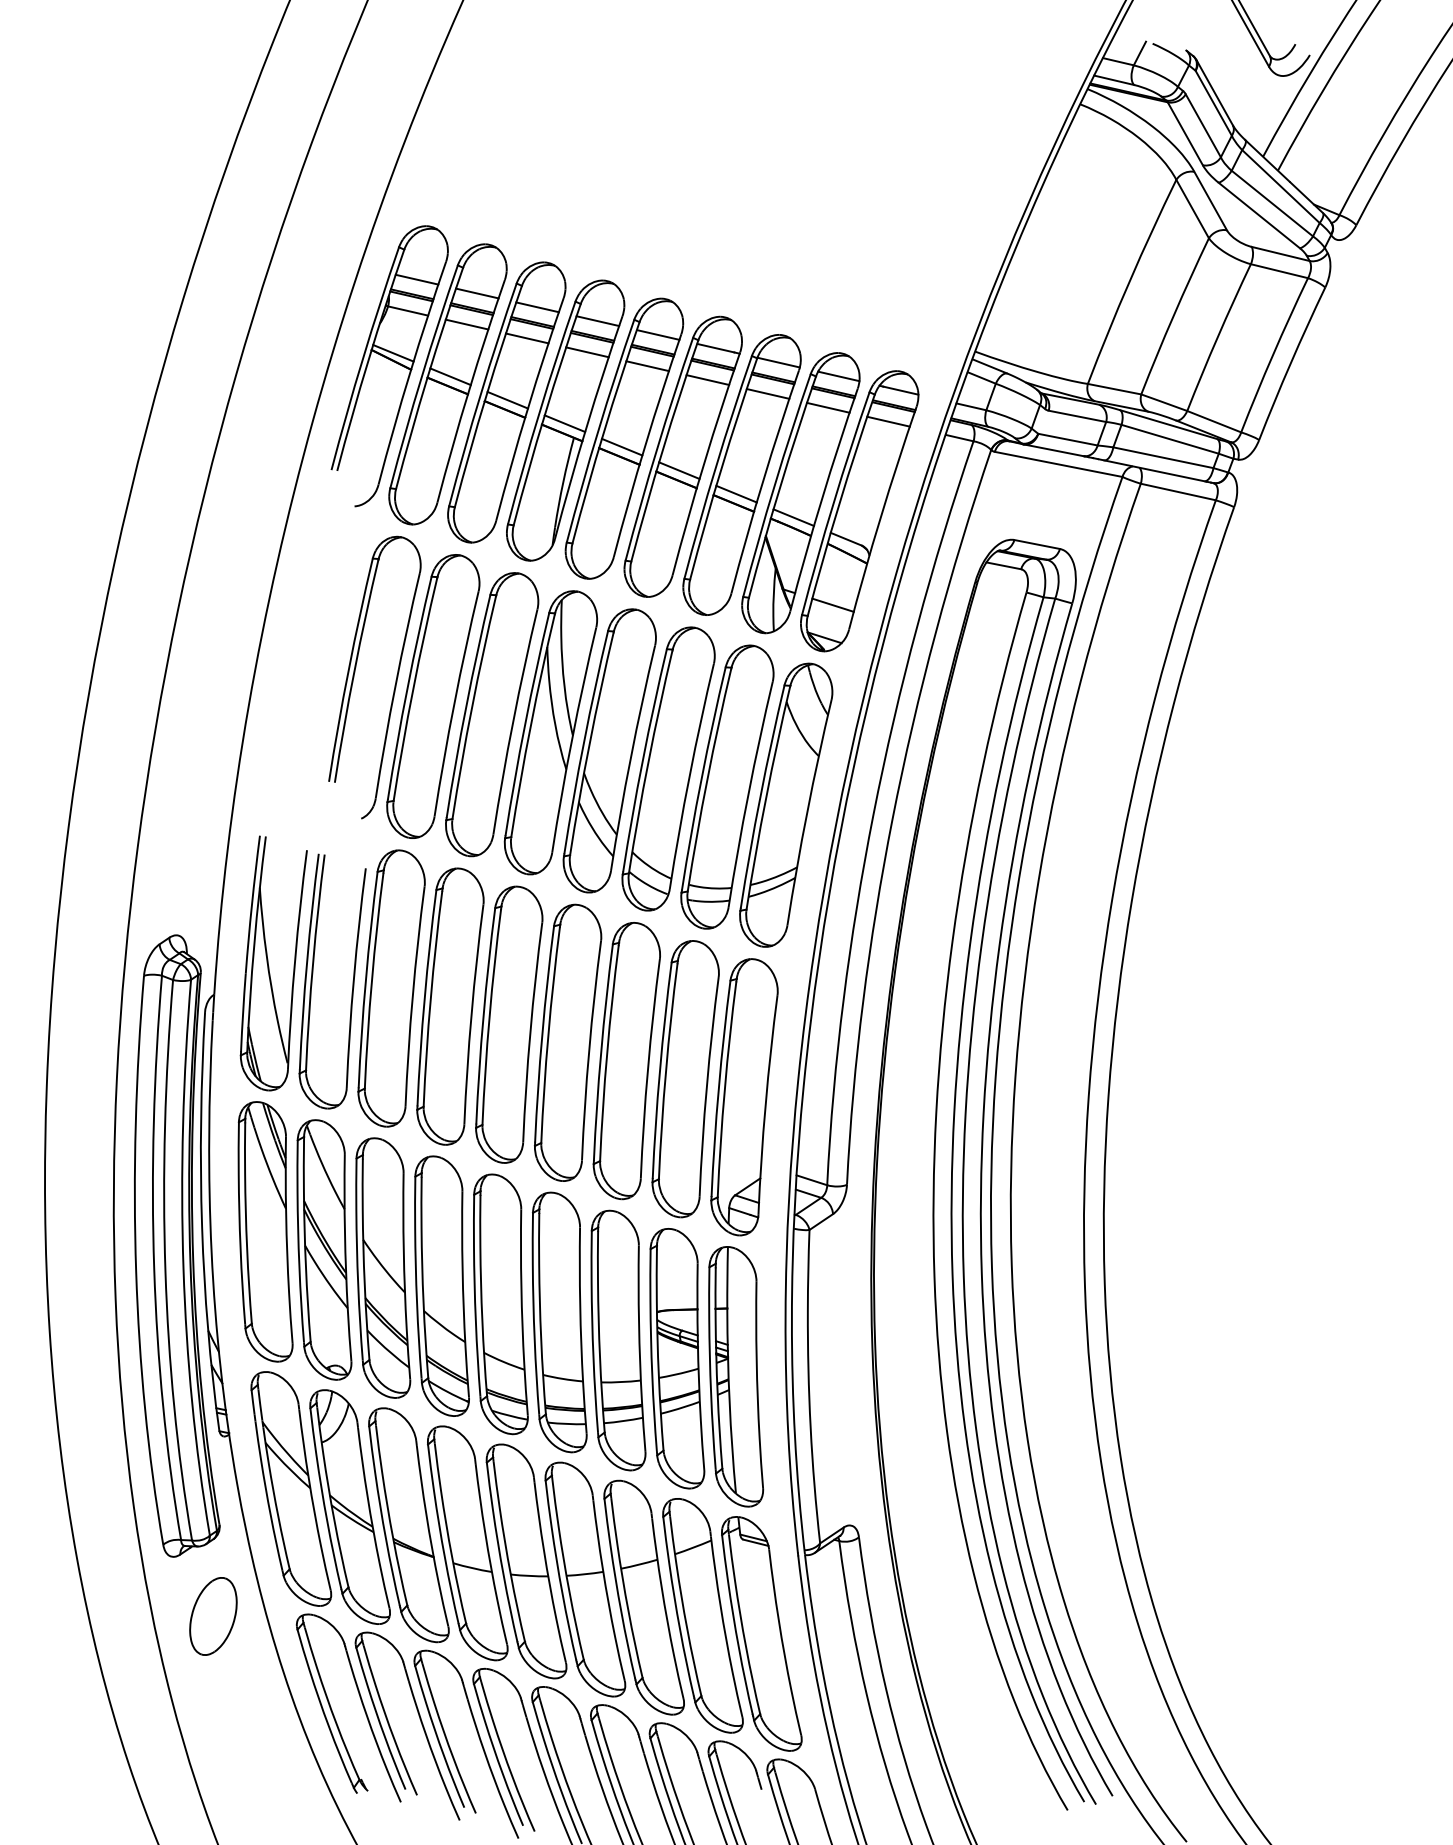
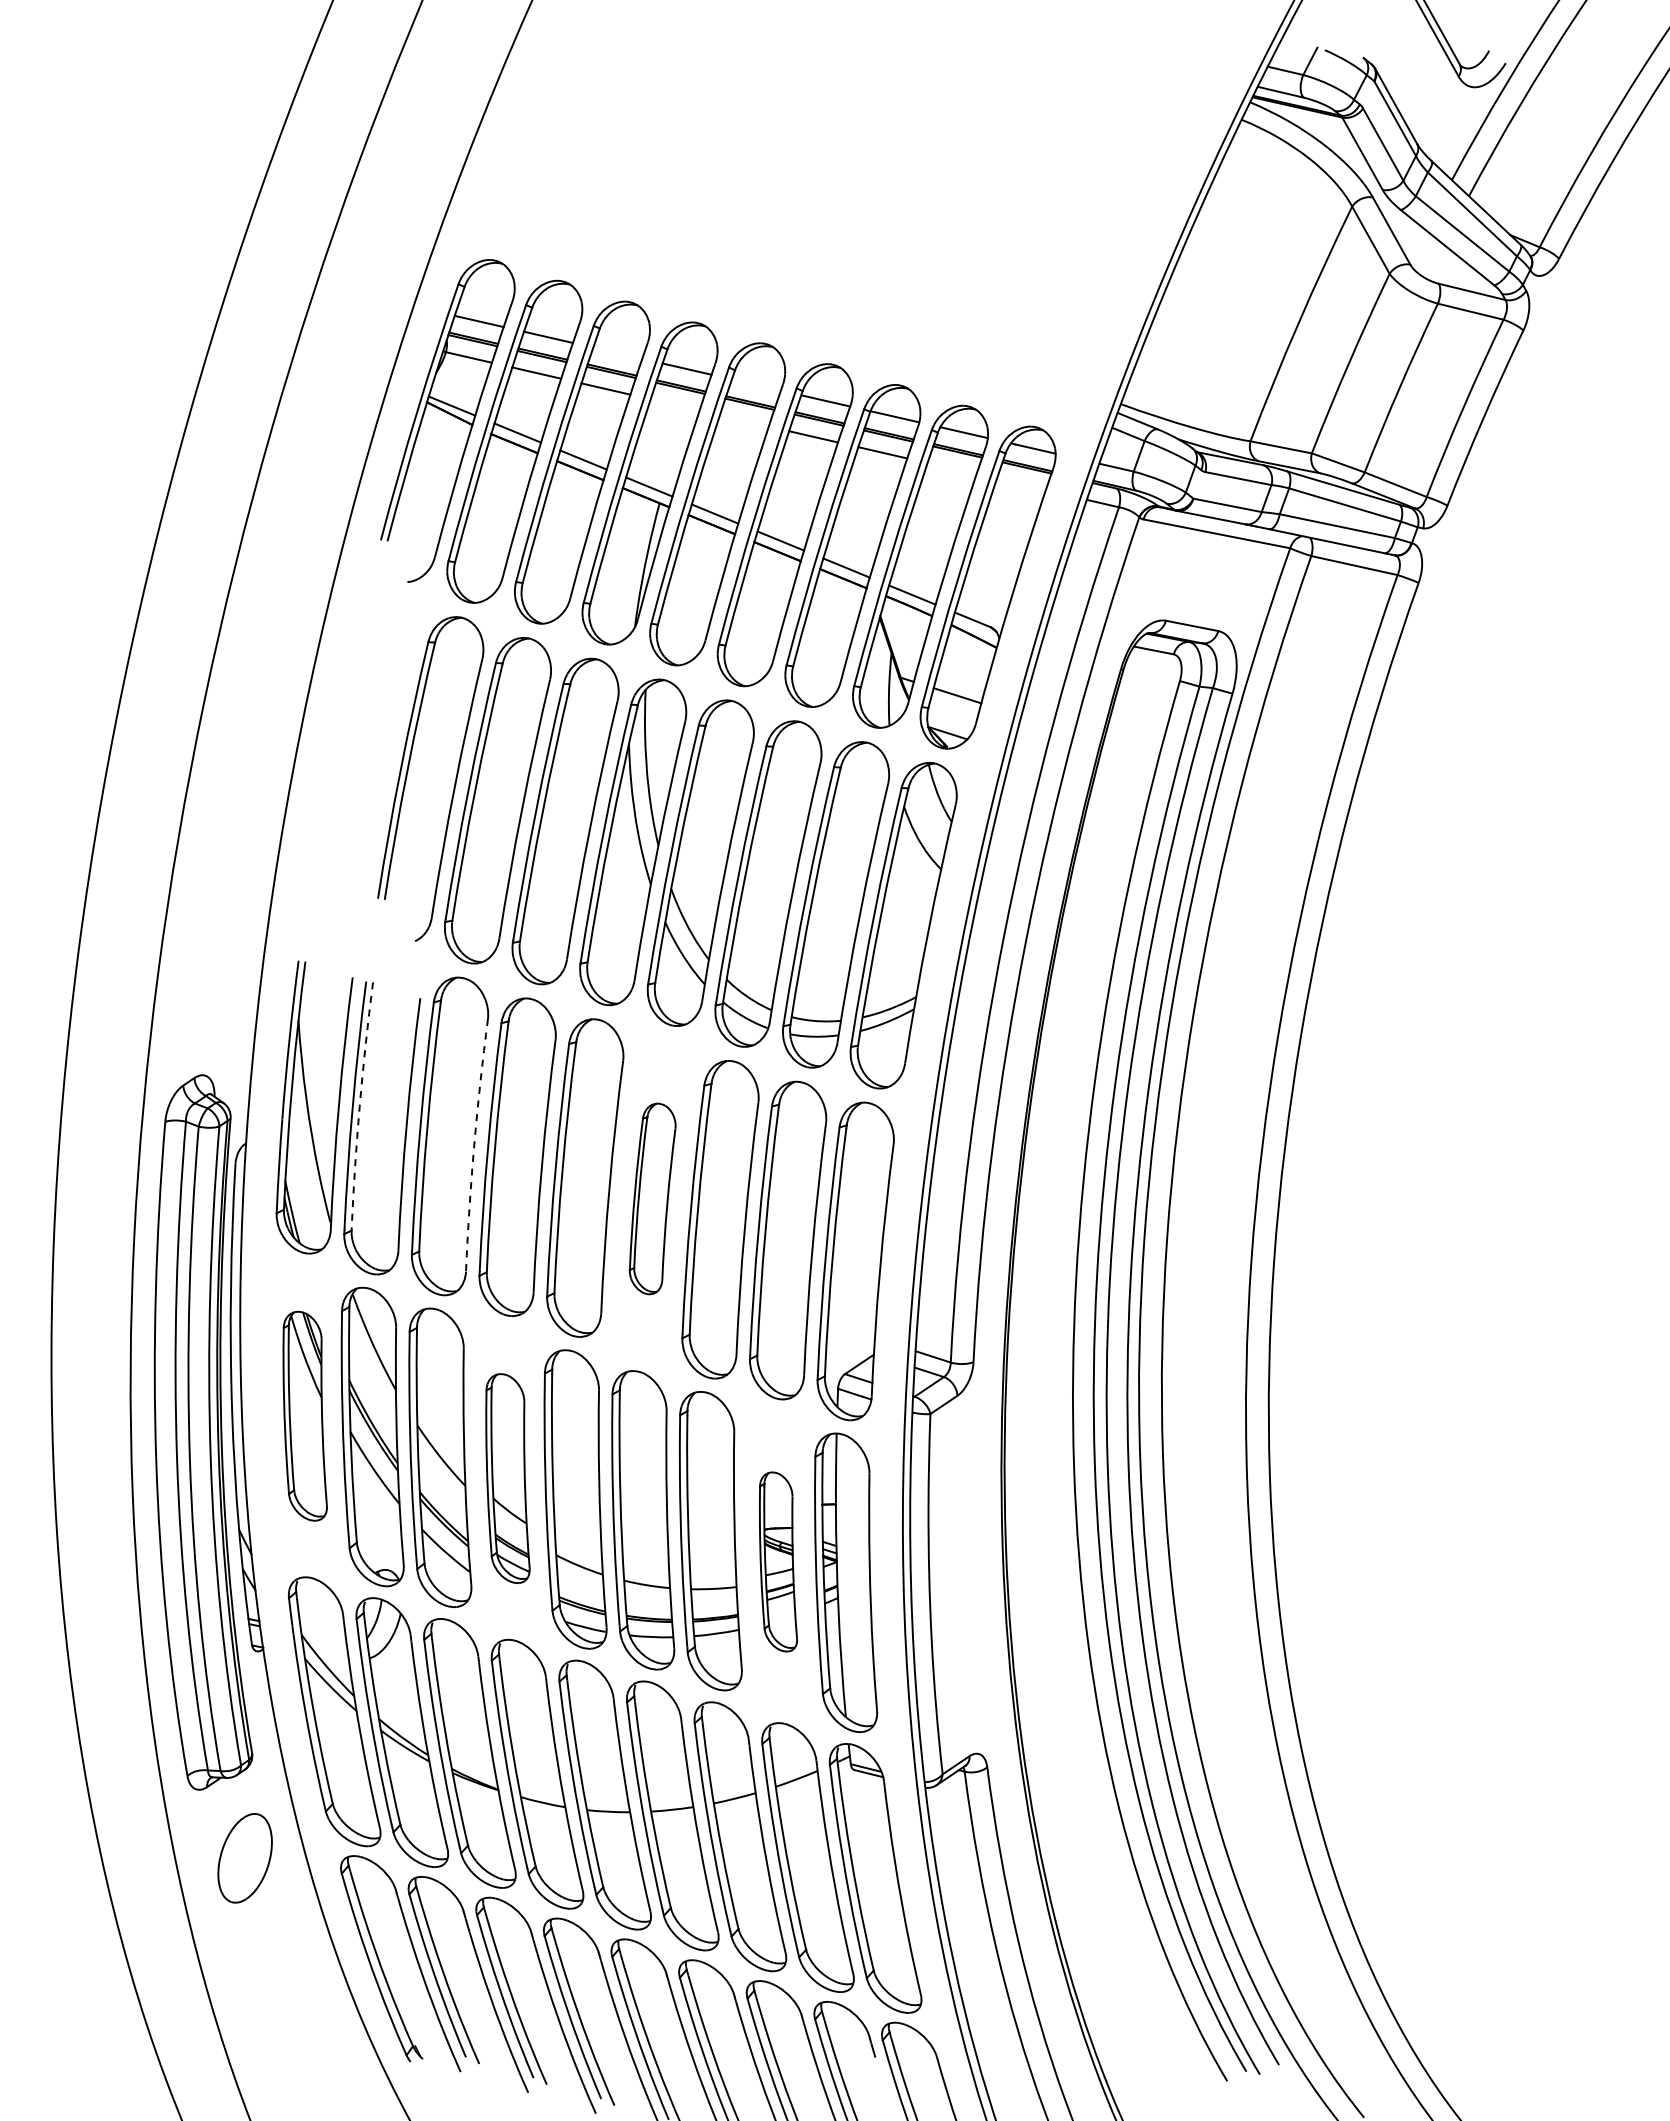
line: (537, 306) -> (617, 352), removed
line: (658, 334) -> (756, 384), removed
line: (586, 351) -> (674, 404), removed
line: (646, 365) -> (743, 420), removed
line: (827, 407) -> (951, 468), removed
line: (887, 421) -> (1020, 484), removed
arc: (312, 962) -> (359, 1106), solid -> dashed
arc: (412, 996) -> (474, 1145), solid -> dashed
part: (567, 1042) -> (652, 1198), size x0.6
part: (265, 1232) -> (305, 1416), size x0.7
part: (441, 1286) -> (507, 1478), size x0.7
part: (677, 1358) -> (778, 1561), size x0.6

